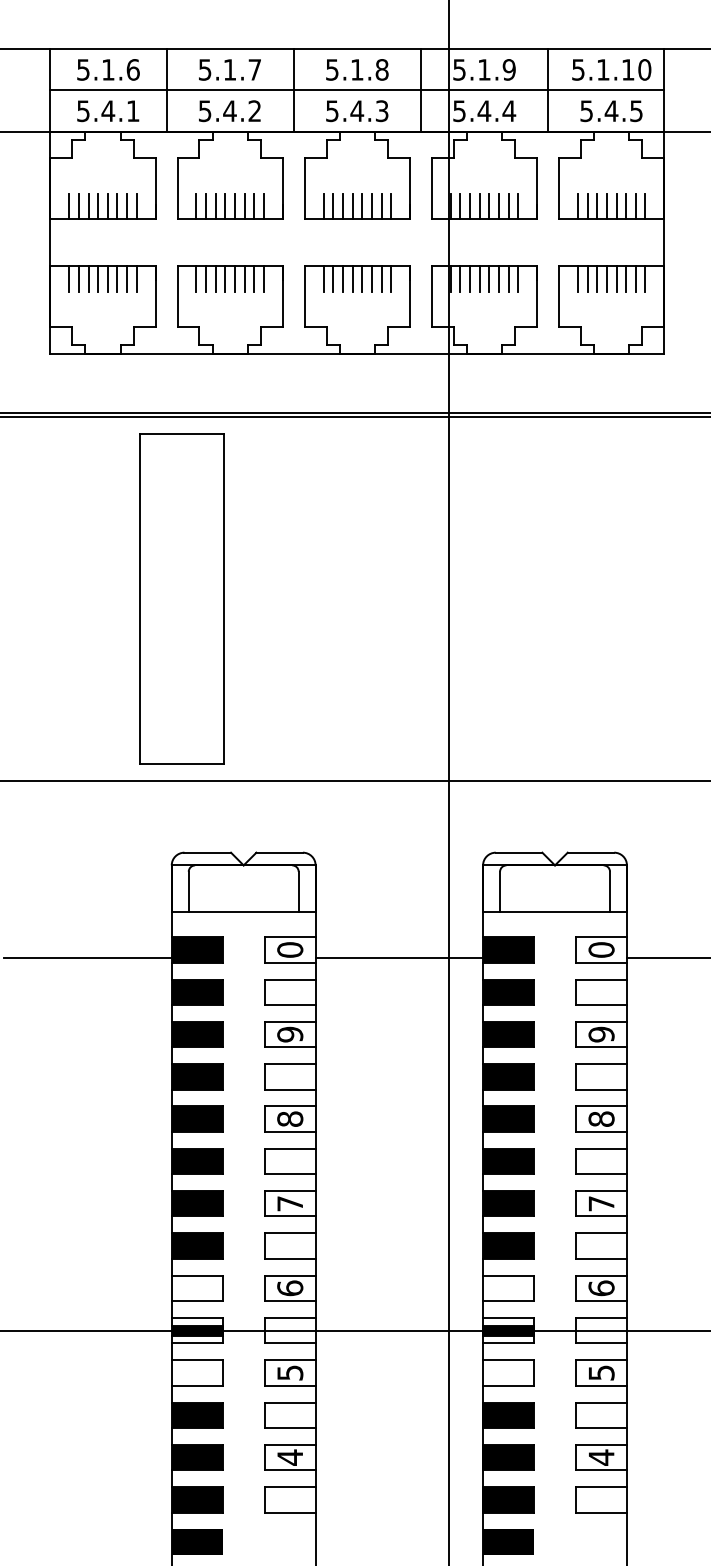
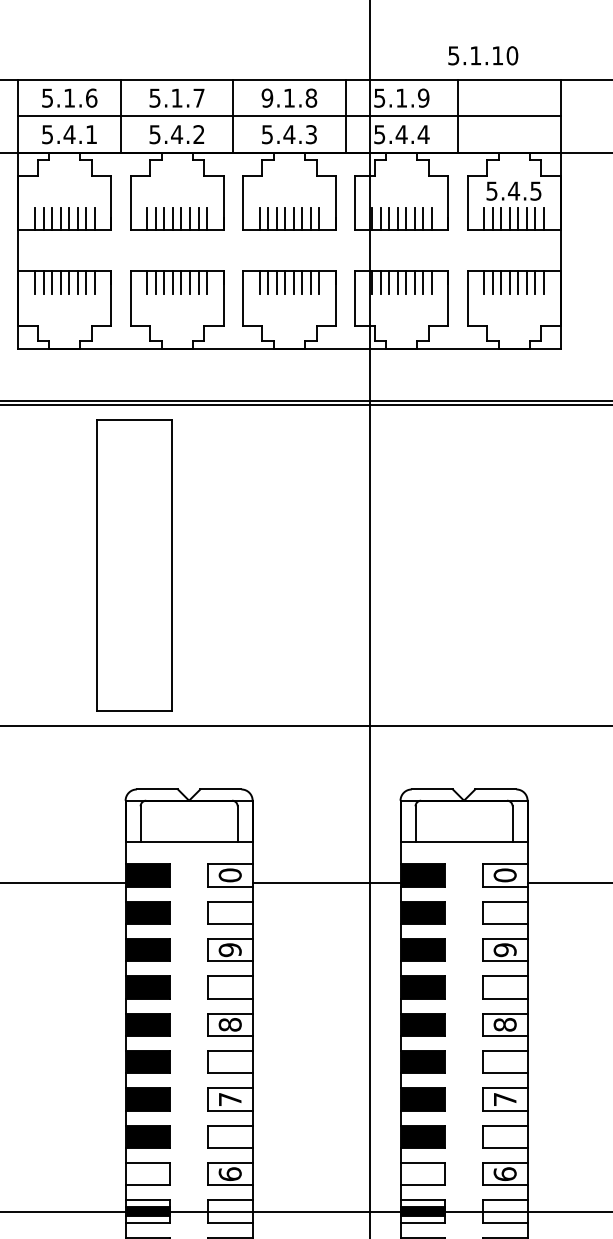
text: (331, 69) -> (266, 97), 5.1.8 -> 9.1.8
text: (611, 69) -> (483, 55), moved
text: (611, 111) -> (513, 191), moved

